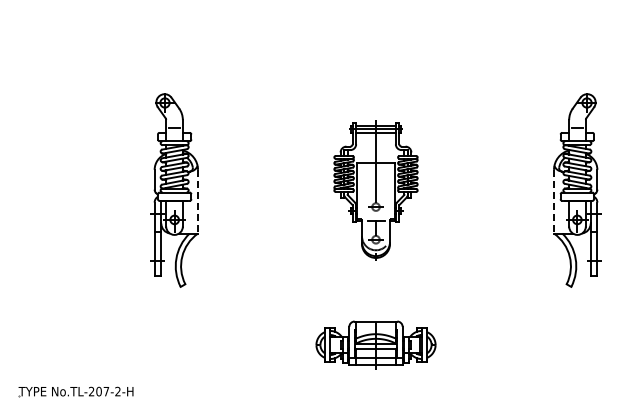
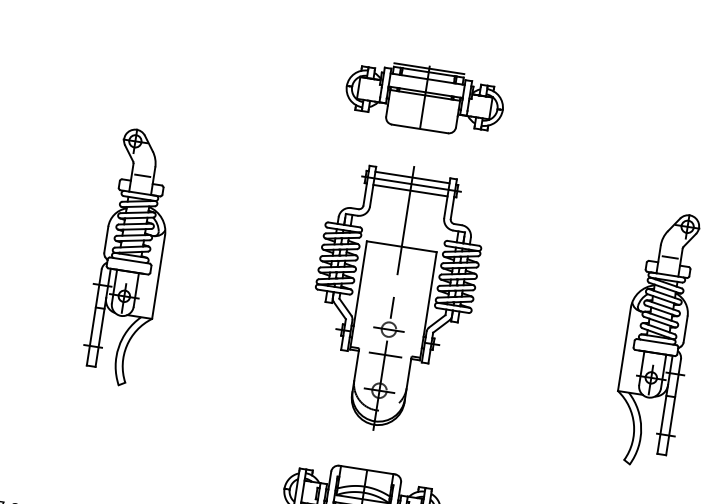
part: (375, 36) -> (424, 97), added
part: (375, 190) -> (393, 298), size x1.43
line: (198, 201) -> (159, 277), dashed -> solid
line: (554, 201) -> (625, 349), dashed -> solid

